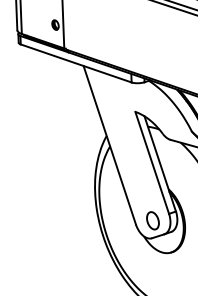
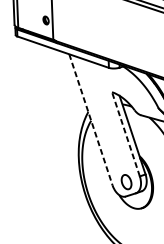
line: (109, 145) -> (90, 119), solid -> dashed
line: (152, 162) -> (126, 133), solid -> dashed

